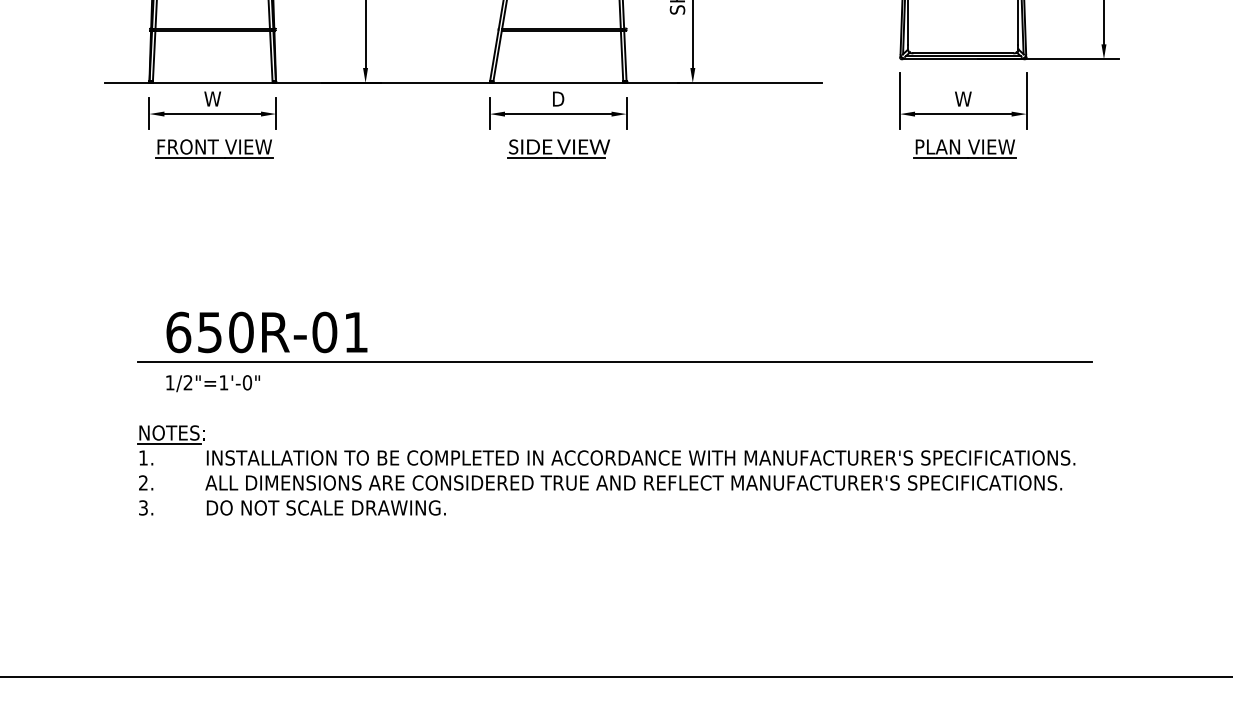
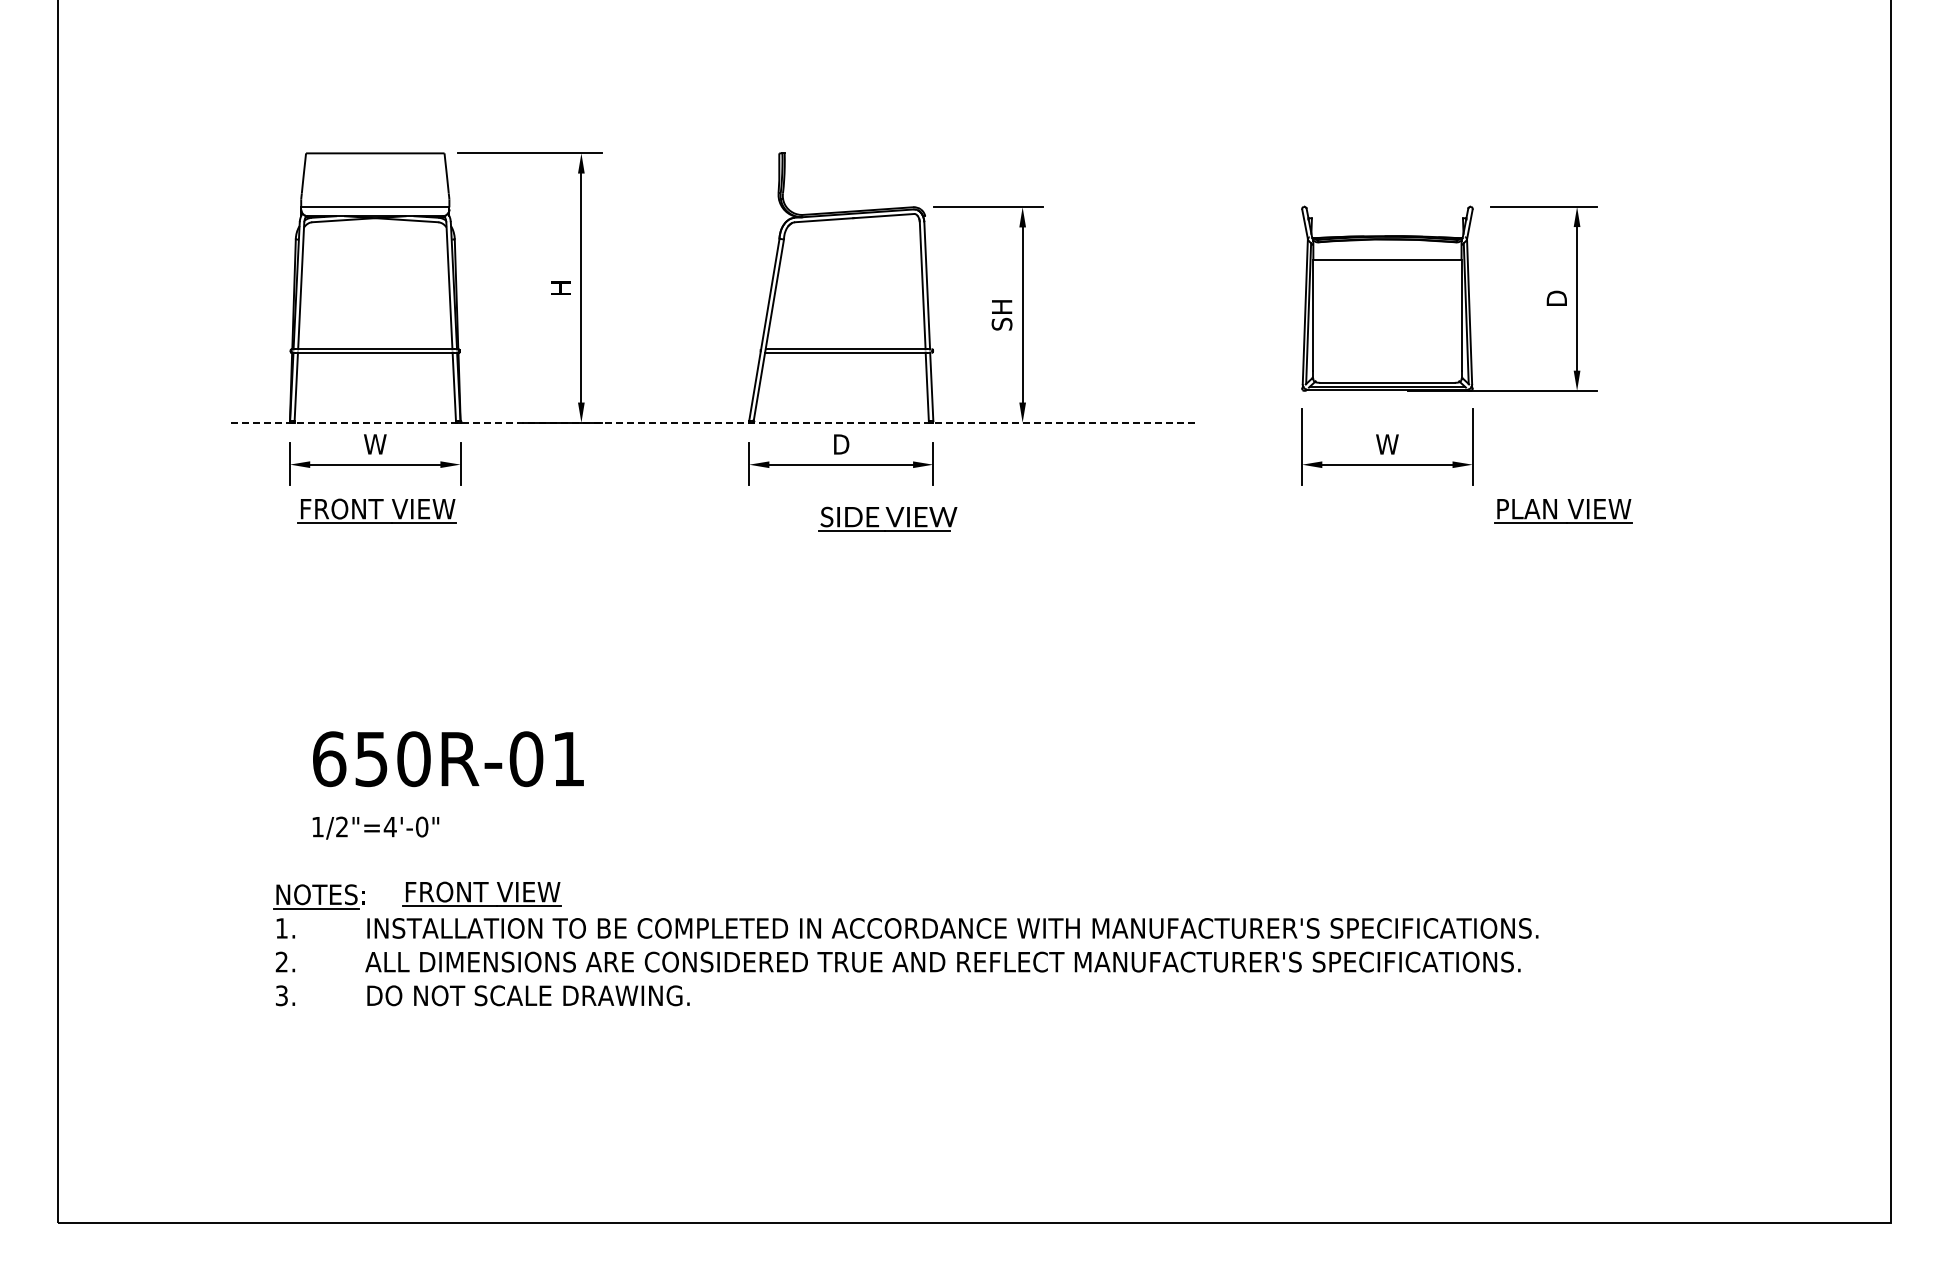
line: (464, 82) -> (714, 422), solid -> dashed
part: (558, 148) -> (887, 518), moved
part: (959, 148) -> (1556, 511), moved
line: (614, 361) -> (917, 798), removed
text: (223, 383) -> (389, 827), 1/2"=1'-0" -> 1/2"=4'-0"
part: (291, 432) -> (481, 893), added

